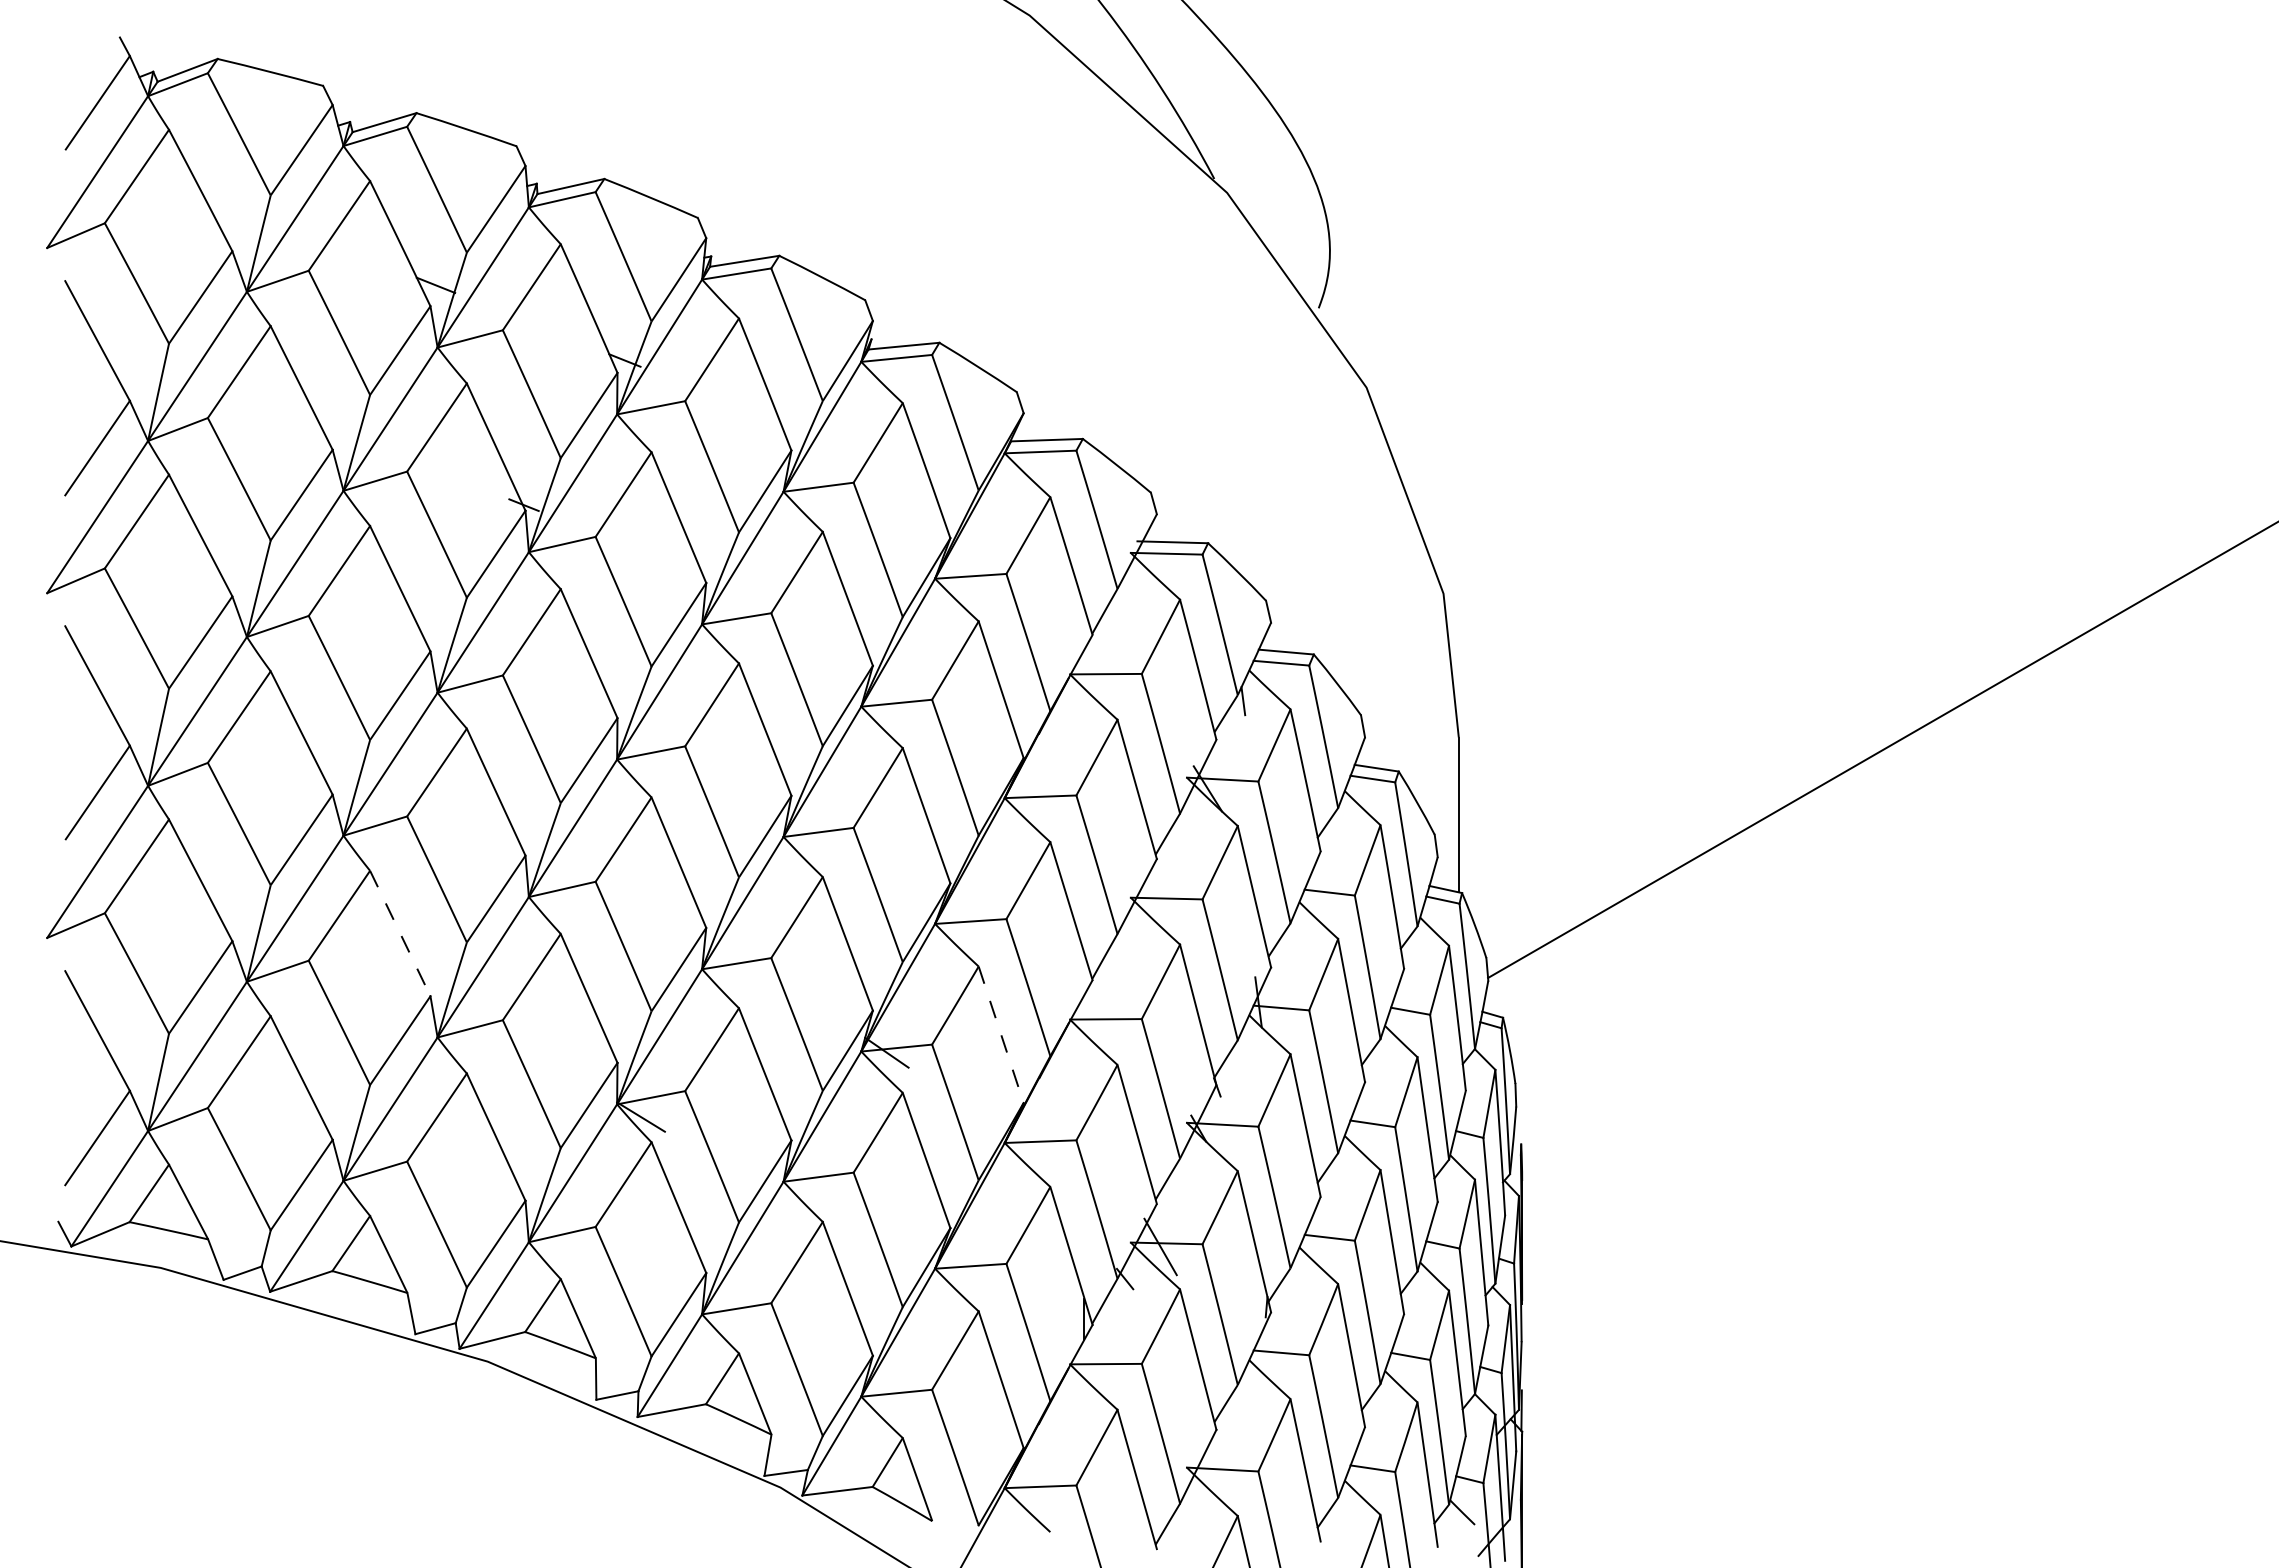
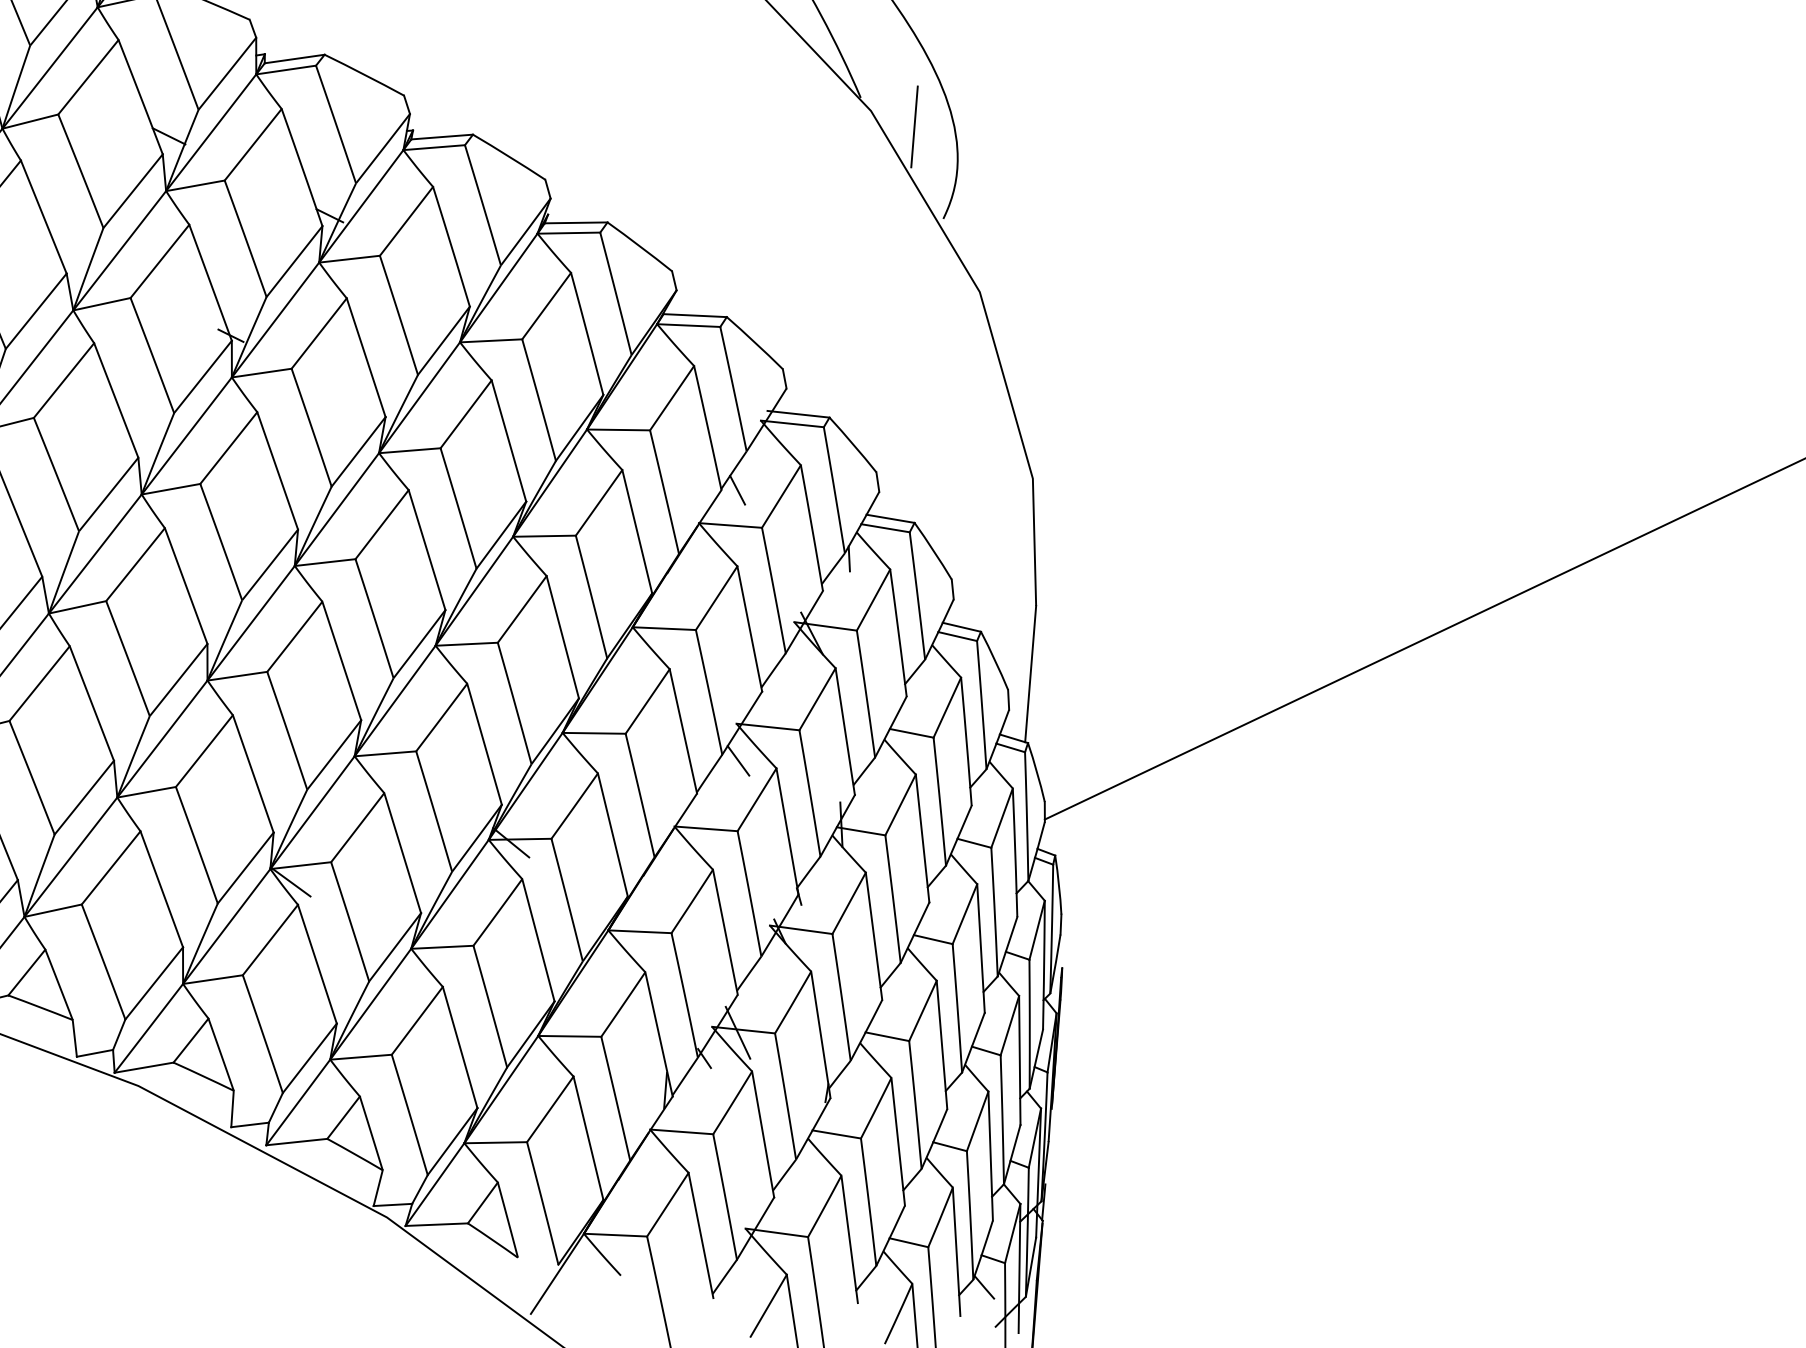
line: (1277, 206) -> (914, 126), added
line: (1110, 633) -> (737, 490), added
line: (400, 933) -> (92, 703), dashed -> solid
line: (1135, 939) -> (737, 760), added
line: (1001, 1034) -> (613, 834), dashed -> solid

